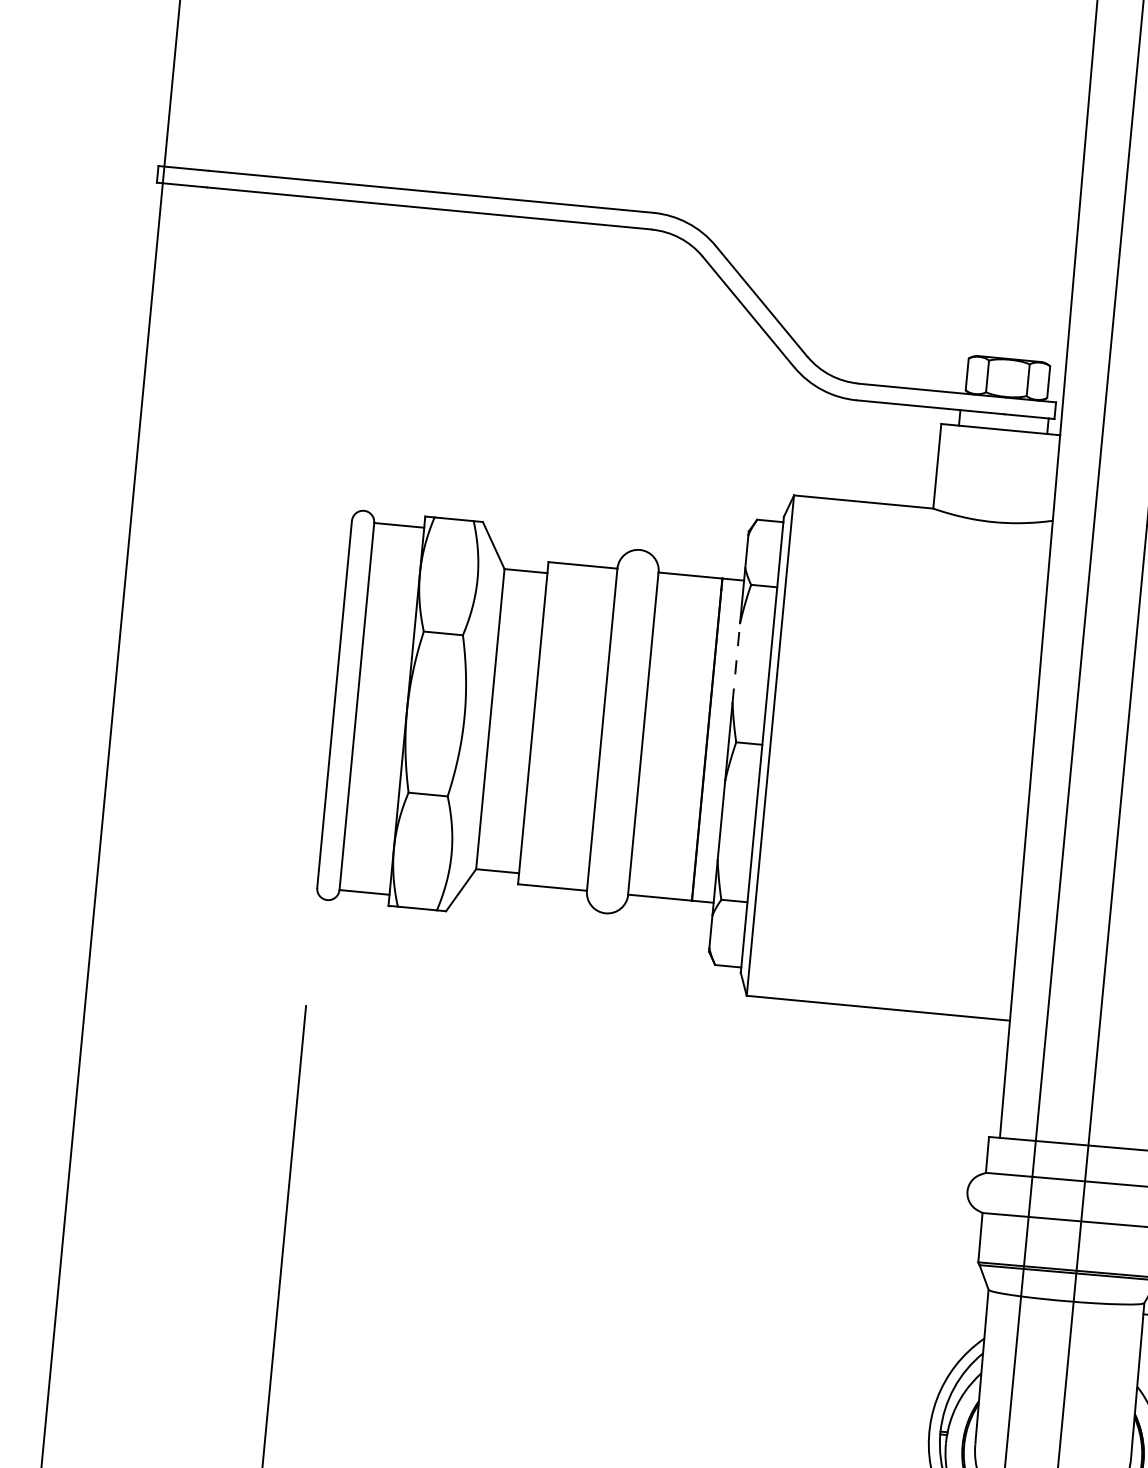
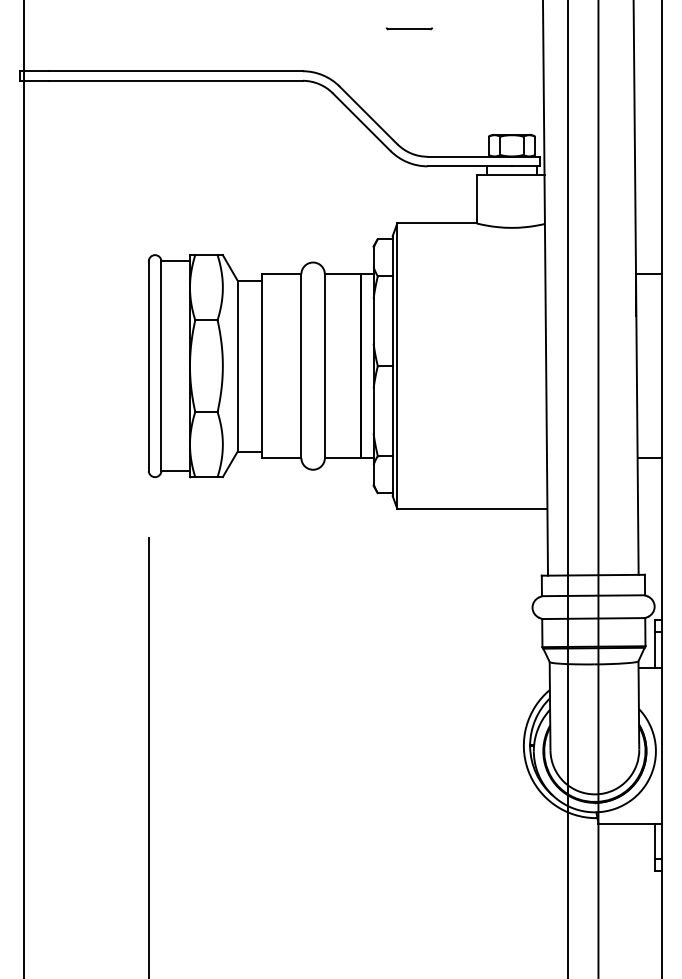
part: (846, 155) -> (408, 28), added
line: (736, 663) -> (373, 321), dashed -> solid

